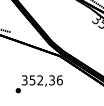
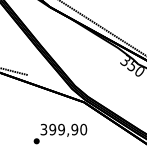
text: (46, 80) -> (68, 129), 352,36 -> 399,90

